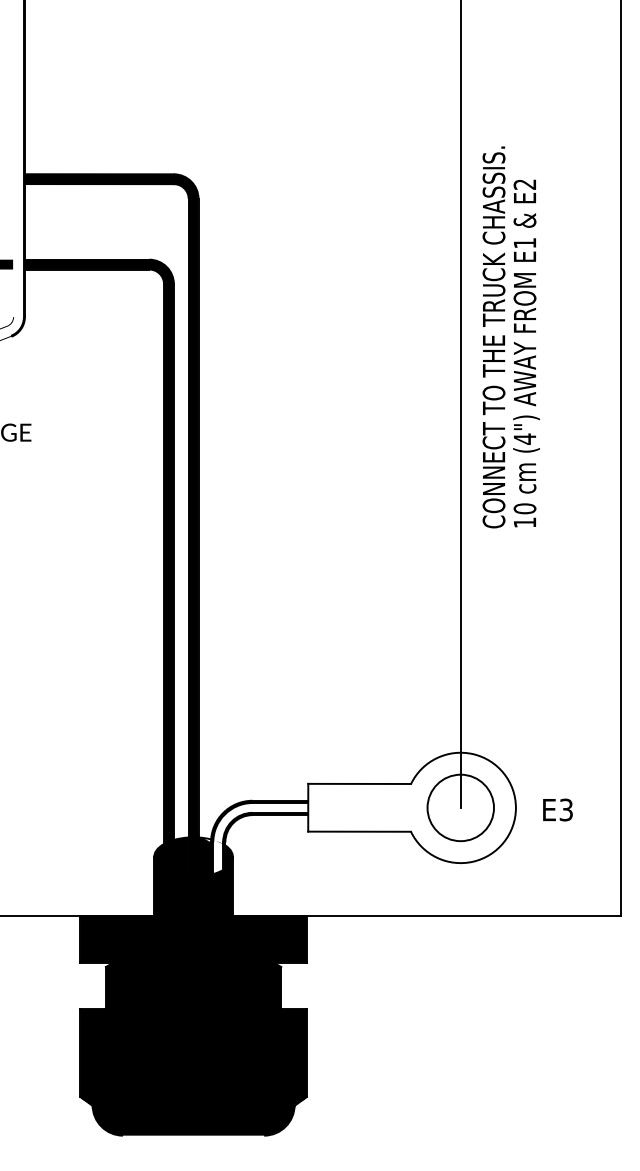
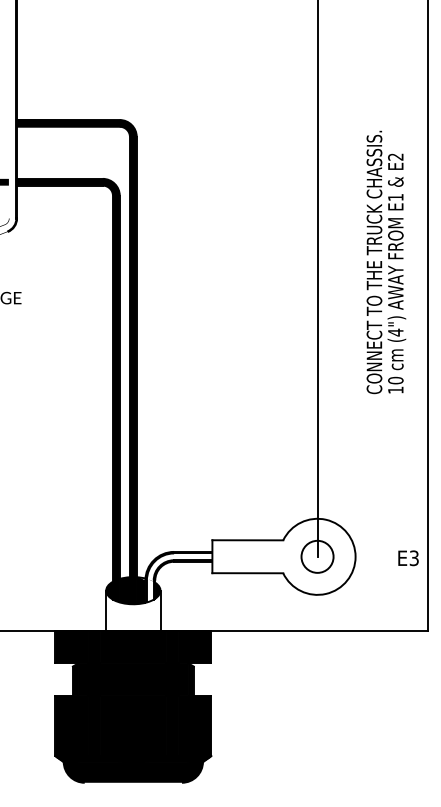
text: (511, 337) -> (386, 262), moved
circle: (460, 807) -> (317, 556), size x0.7
text: (557, 810) -> (408, 558), moved
fill: (193, 885) -> (133, 610), removed

